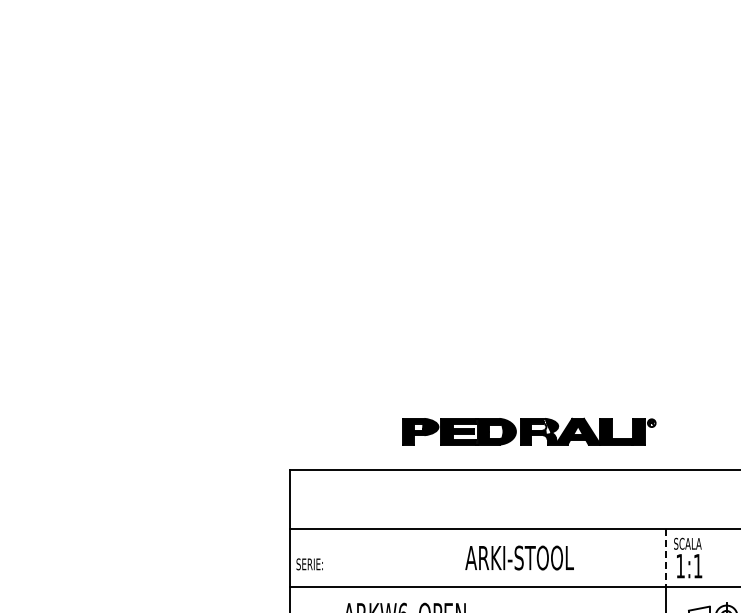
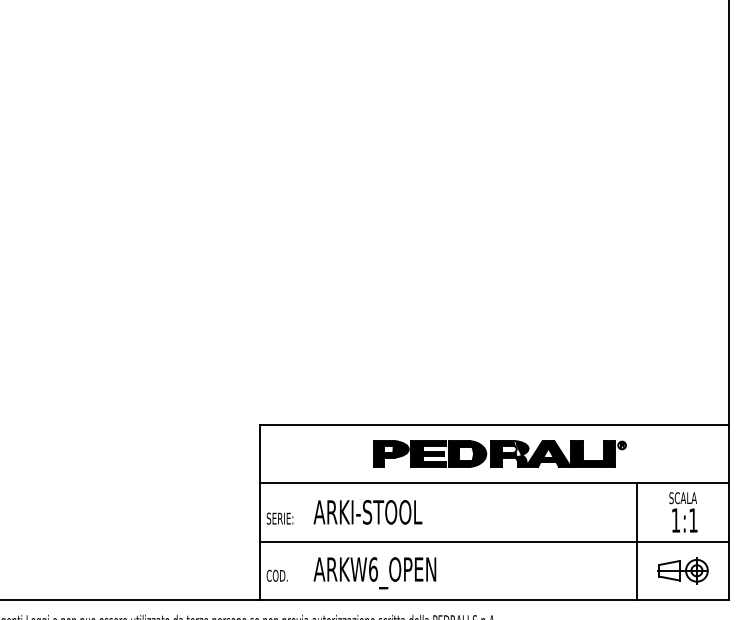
part: (529, 431) -> (499, 453), moved
text: (519, 558) -> (367, 512), moved
line: (666, 558) -> (636, 512), dashed -> solid
text: (688, 558) -> (683, 512), moved

